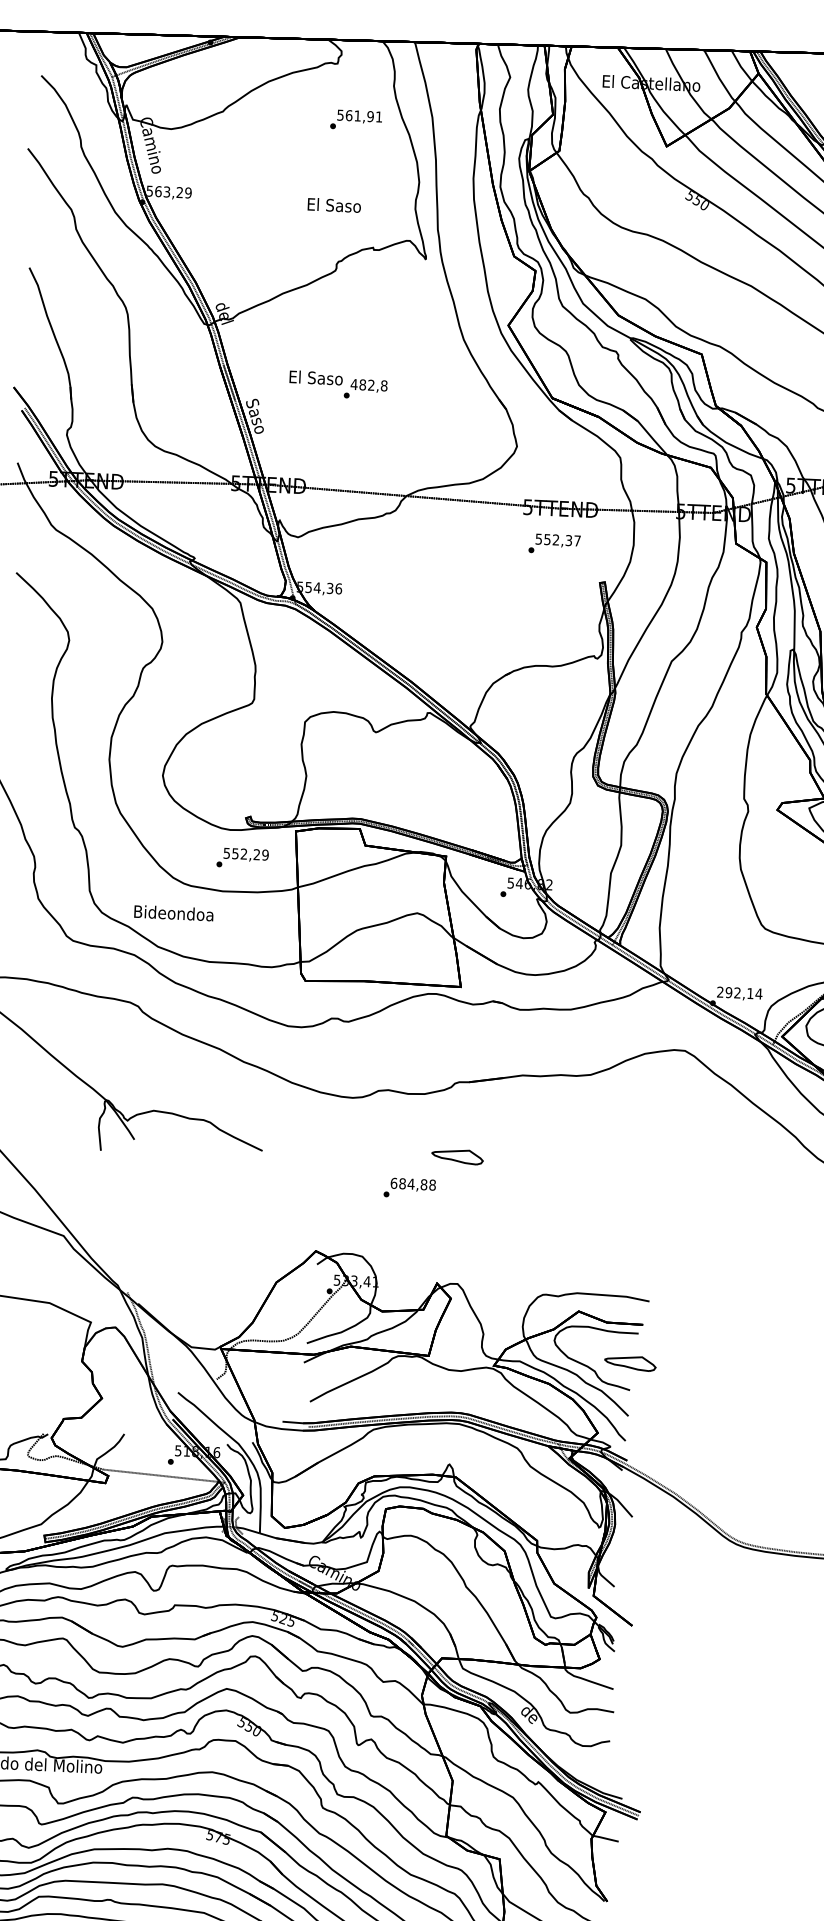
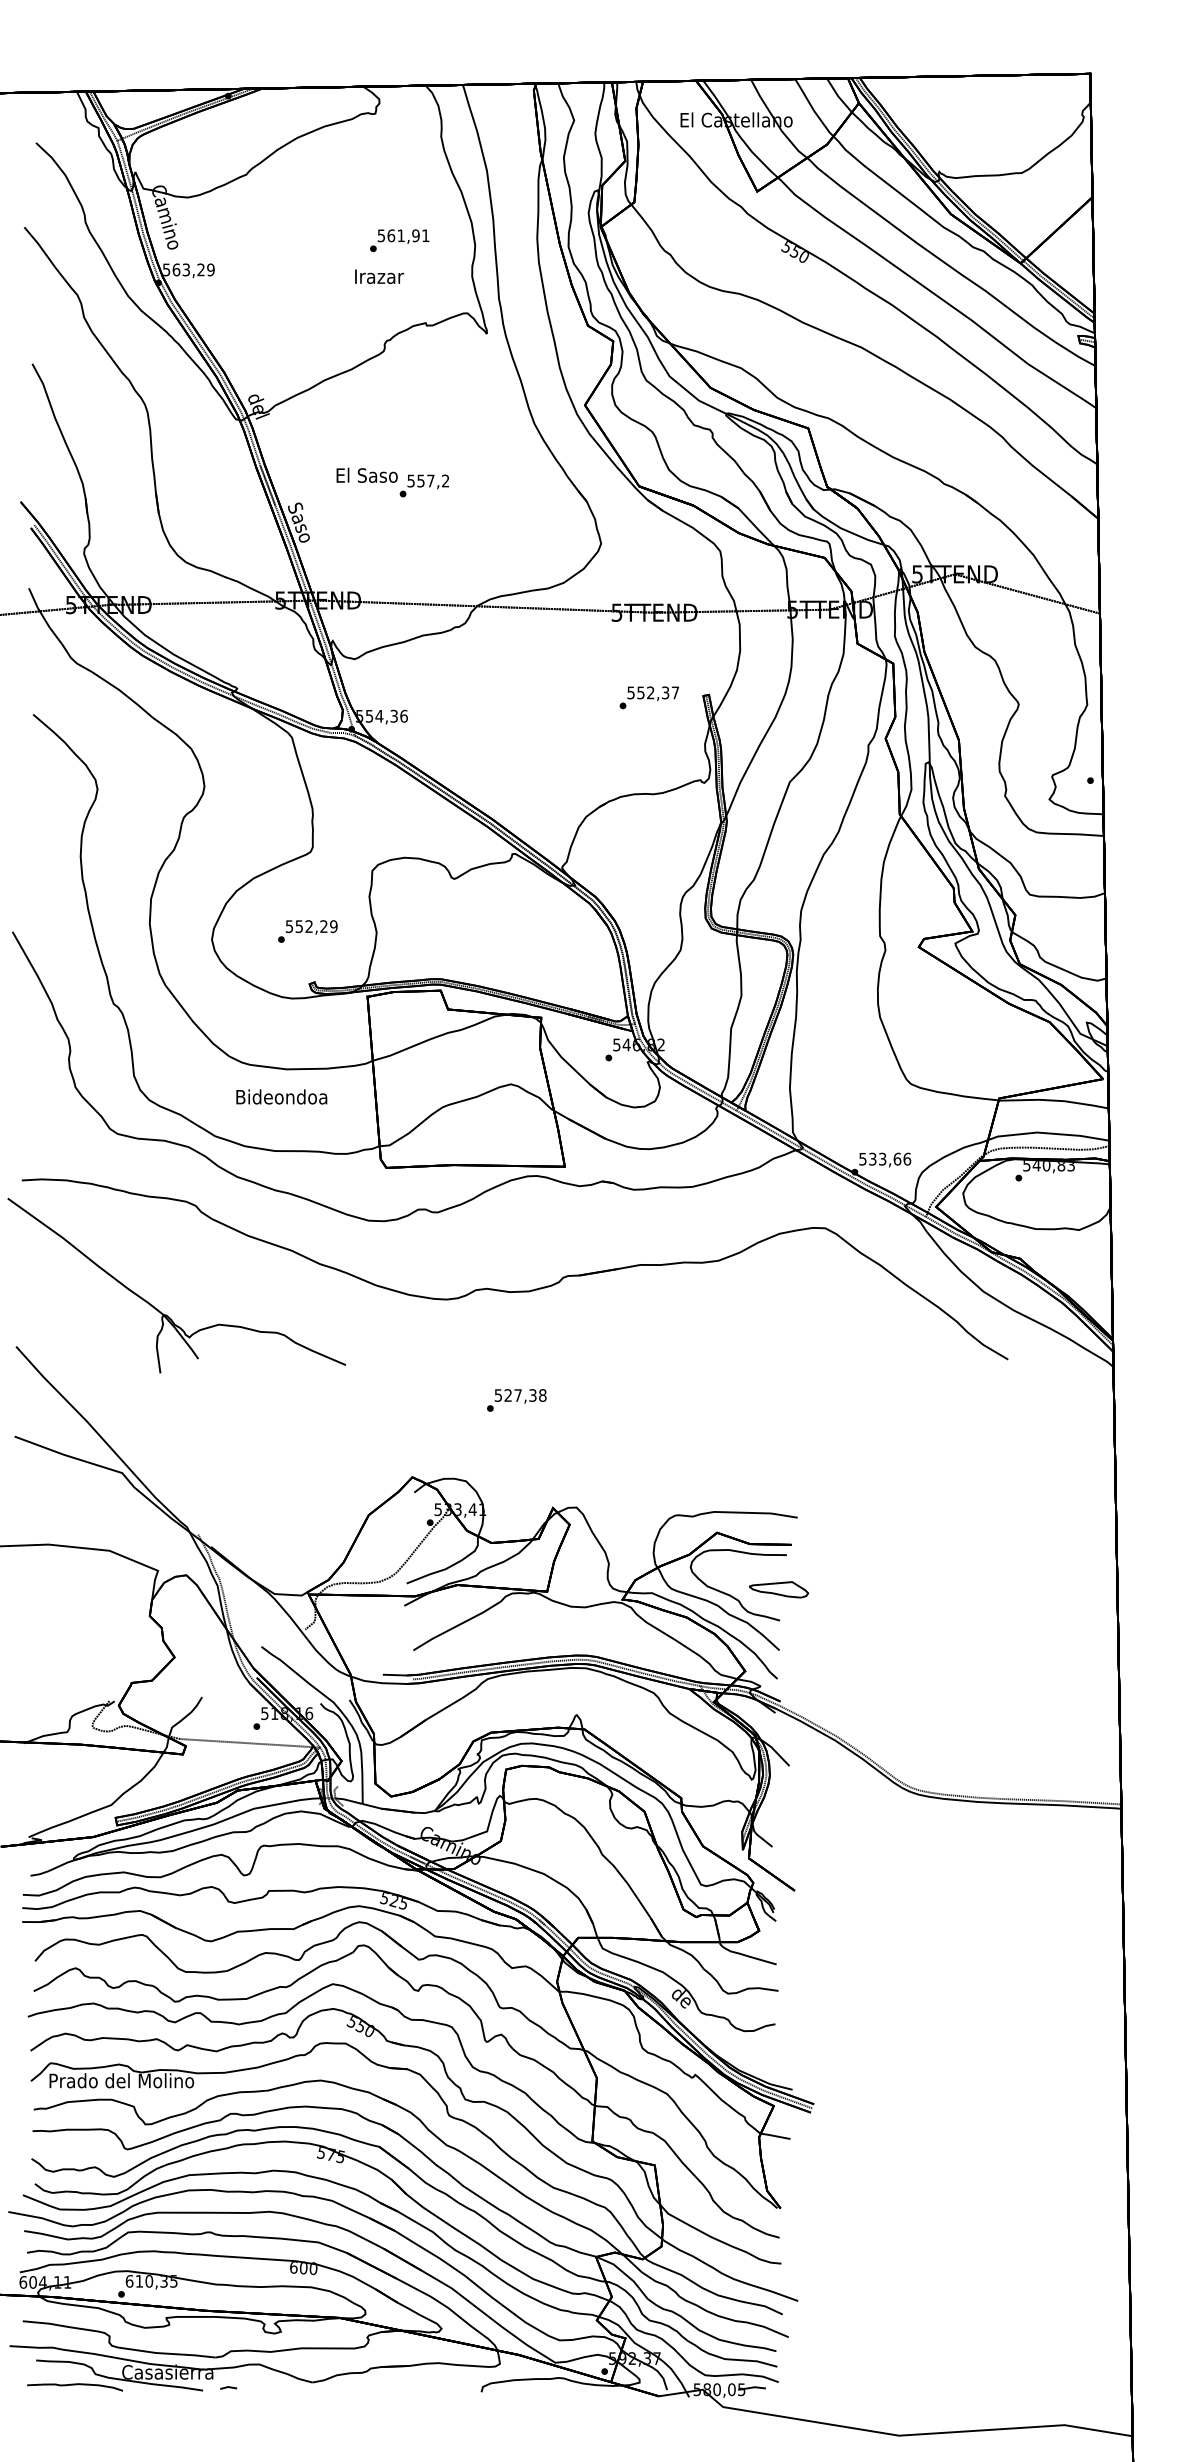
text: (356, 120) -> (399, 240), moved
text: (333, 204) -> (378, 275), El Saso -> Irazar
text: (369, 384) -> (428, 480), 482,8 -> 557,2
text: (553, 543) -> (648, 697), moved
text: (242, 858) -> (307, 931), moved
text: (173, 912) -> (281, 1096), moved
text: (740, 992) -> (885, 1158), 292,14 -> 533,66
part: (457, 1156) -> (569, 1361), removed
text: (408, 1184) -> (515, 1395), 684,88 -> 527,38

